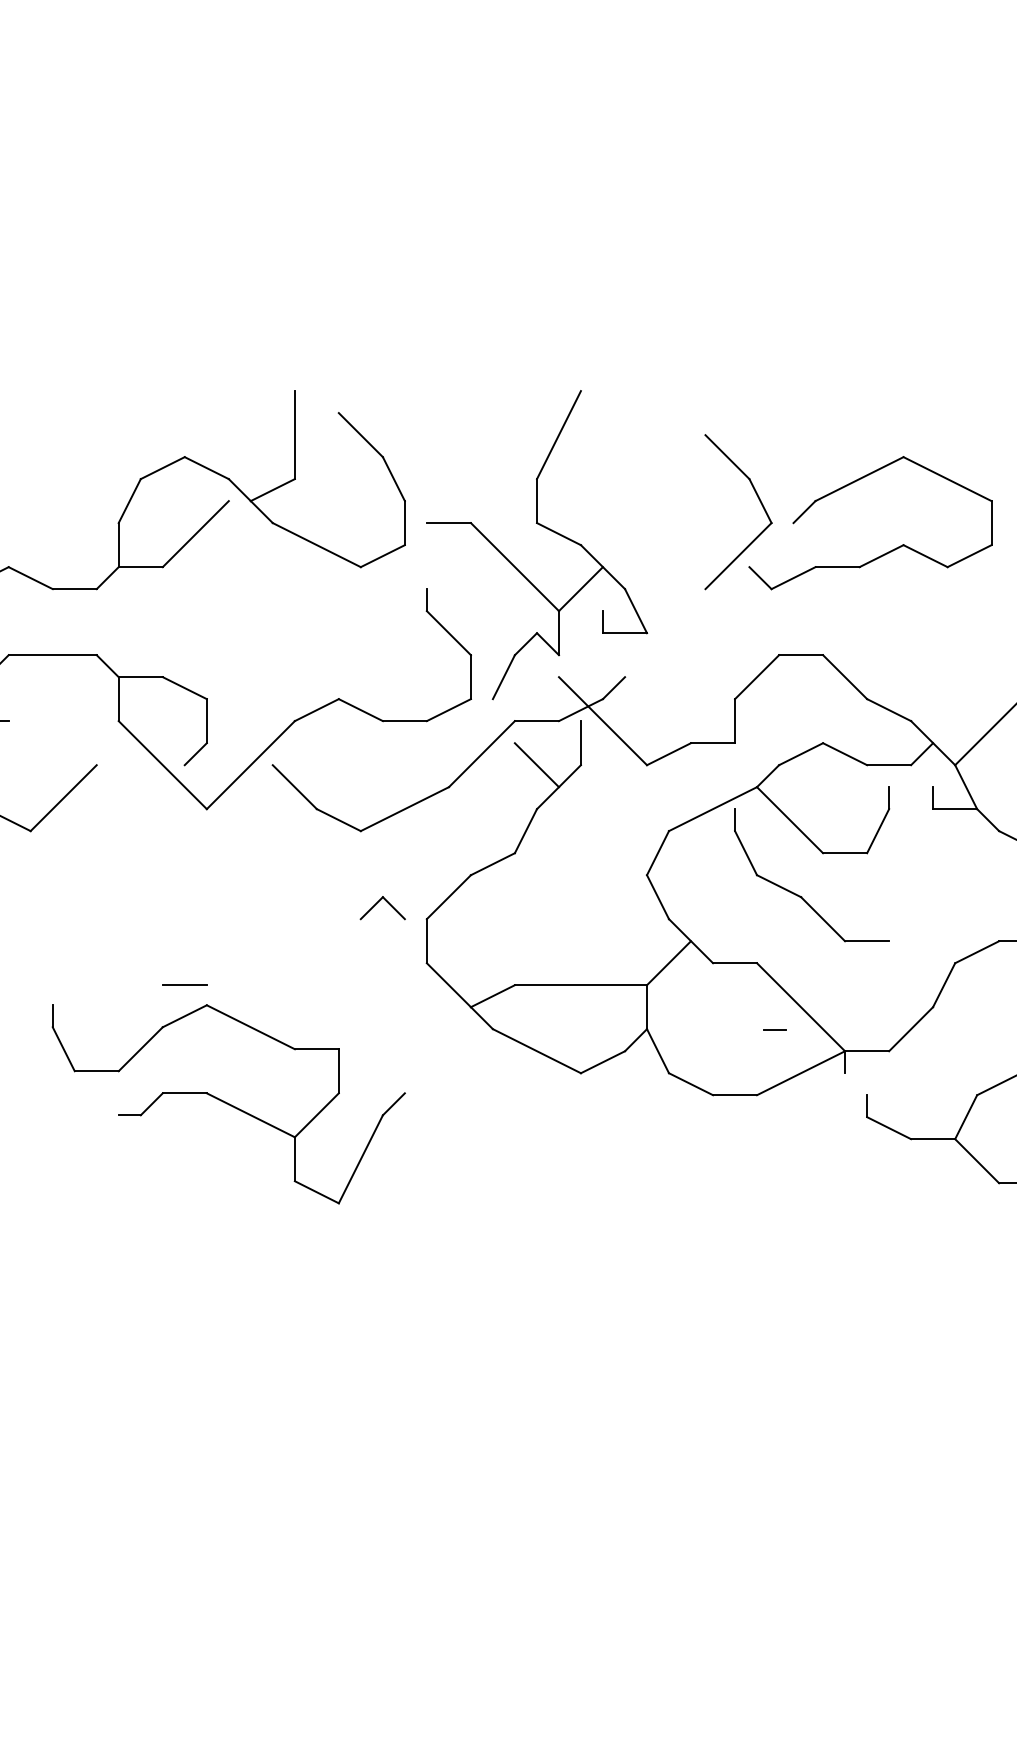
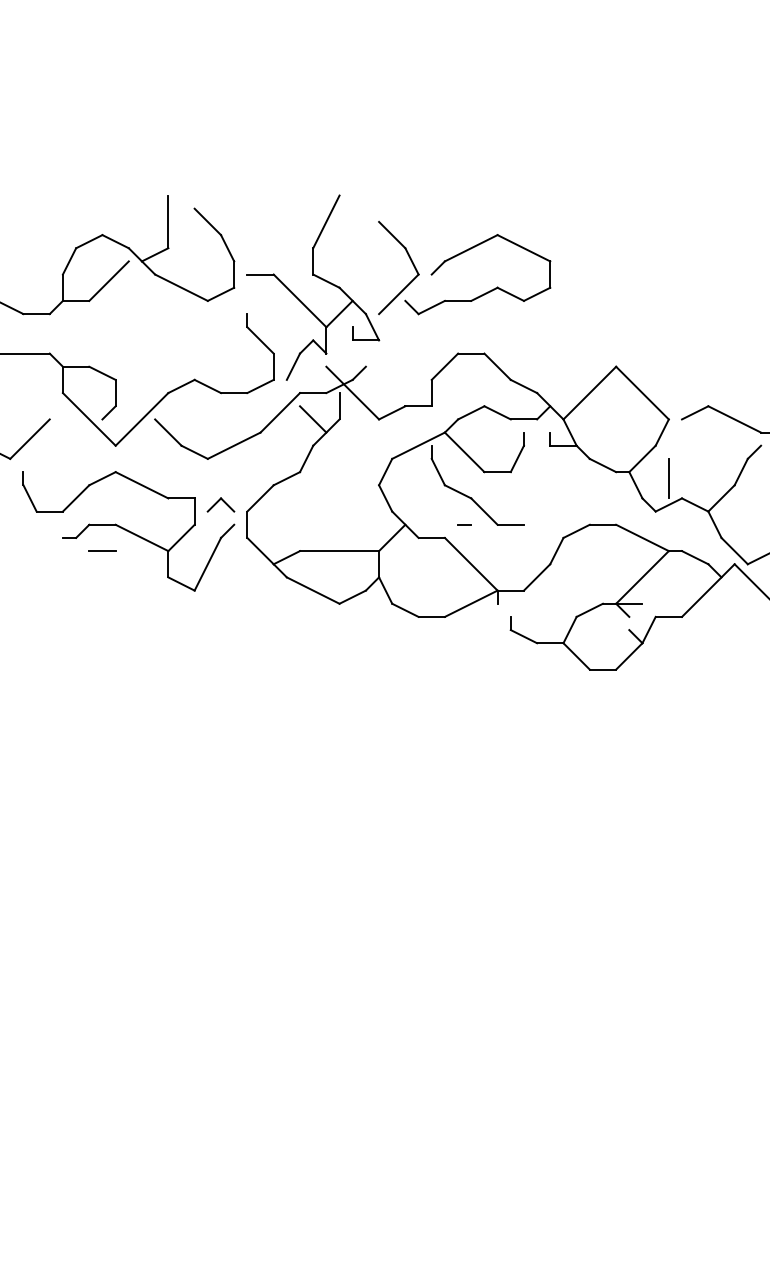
part: (836, 492) -> (457, 256), moved
line: (774, 1029) -> (464, 524), moved
part: (228, 1104) -> (128, 531), moved

